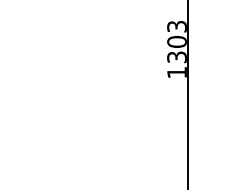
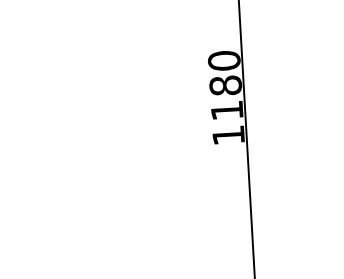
text: (176, 41) -> (224, 85), 1303 -> 1180

